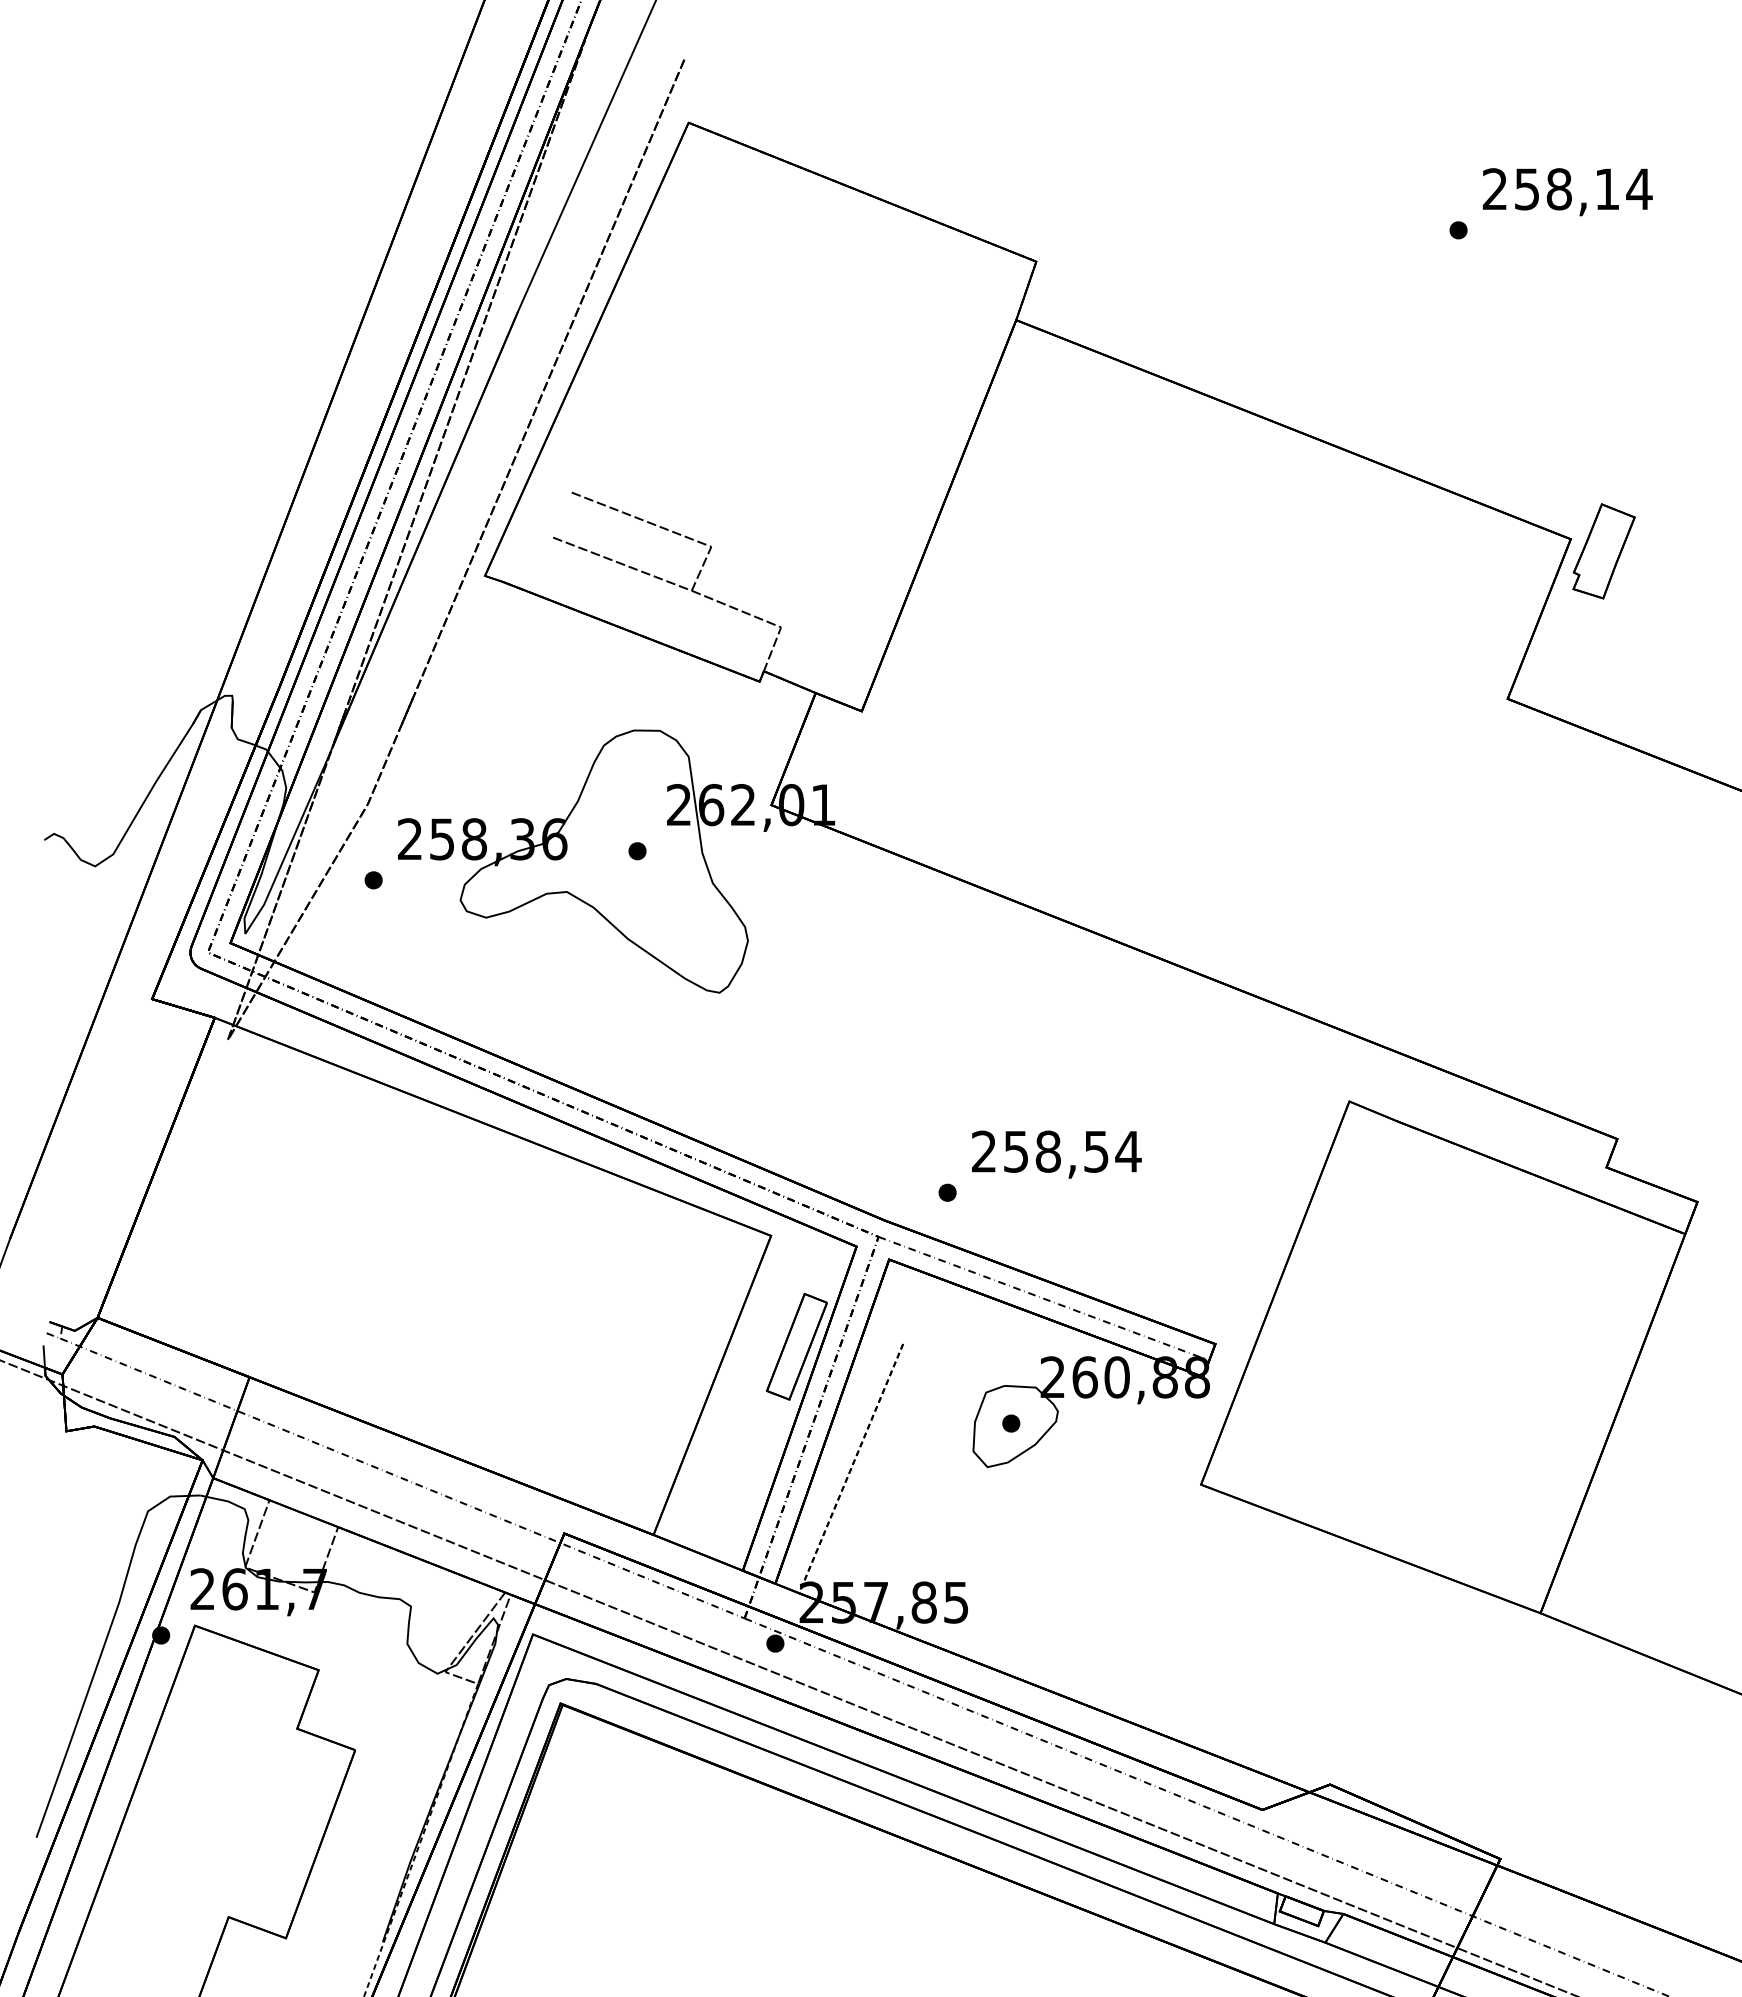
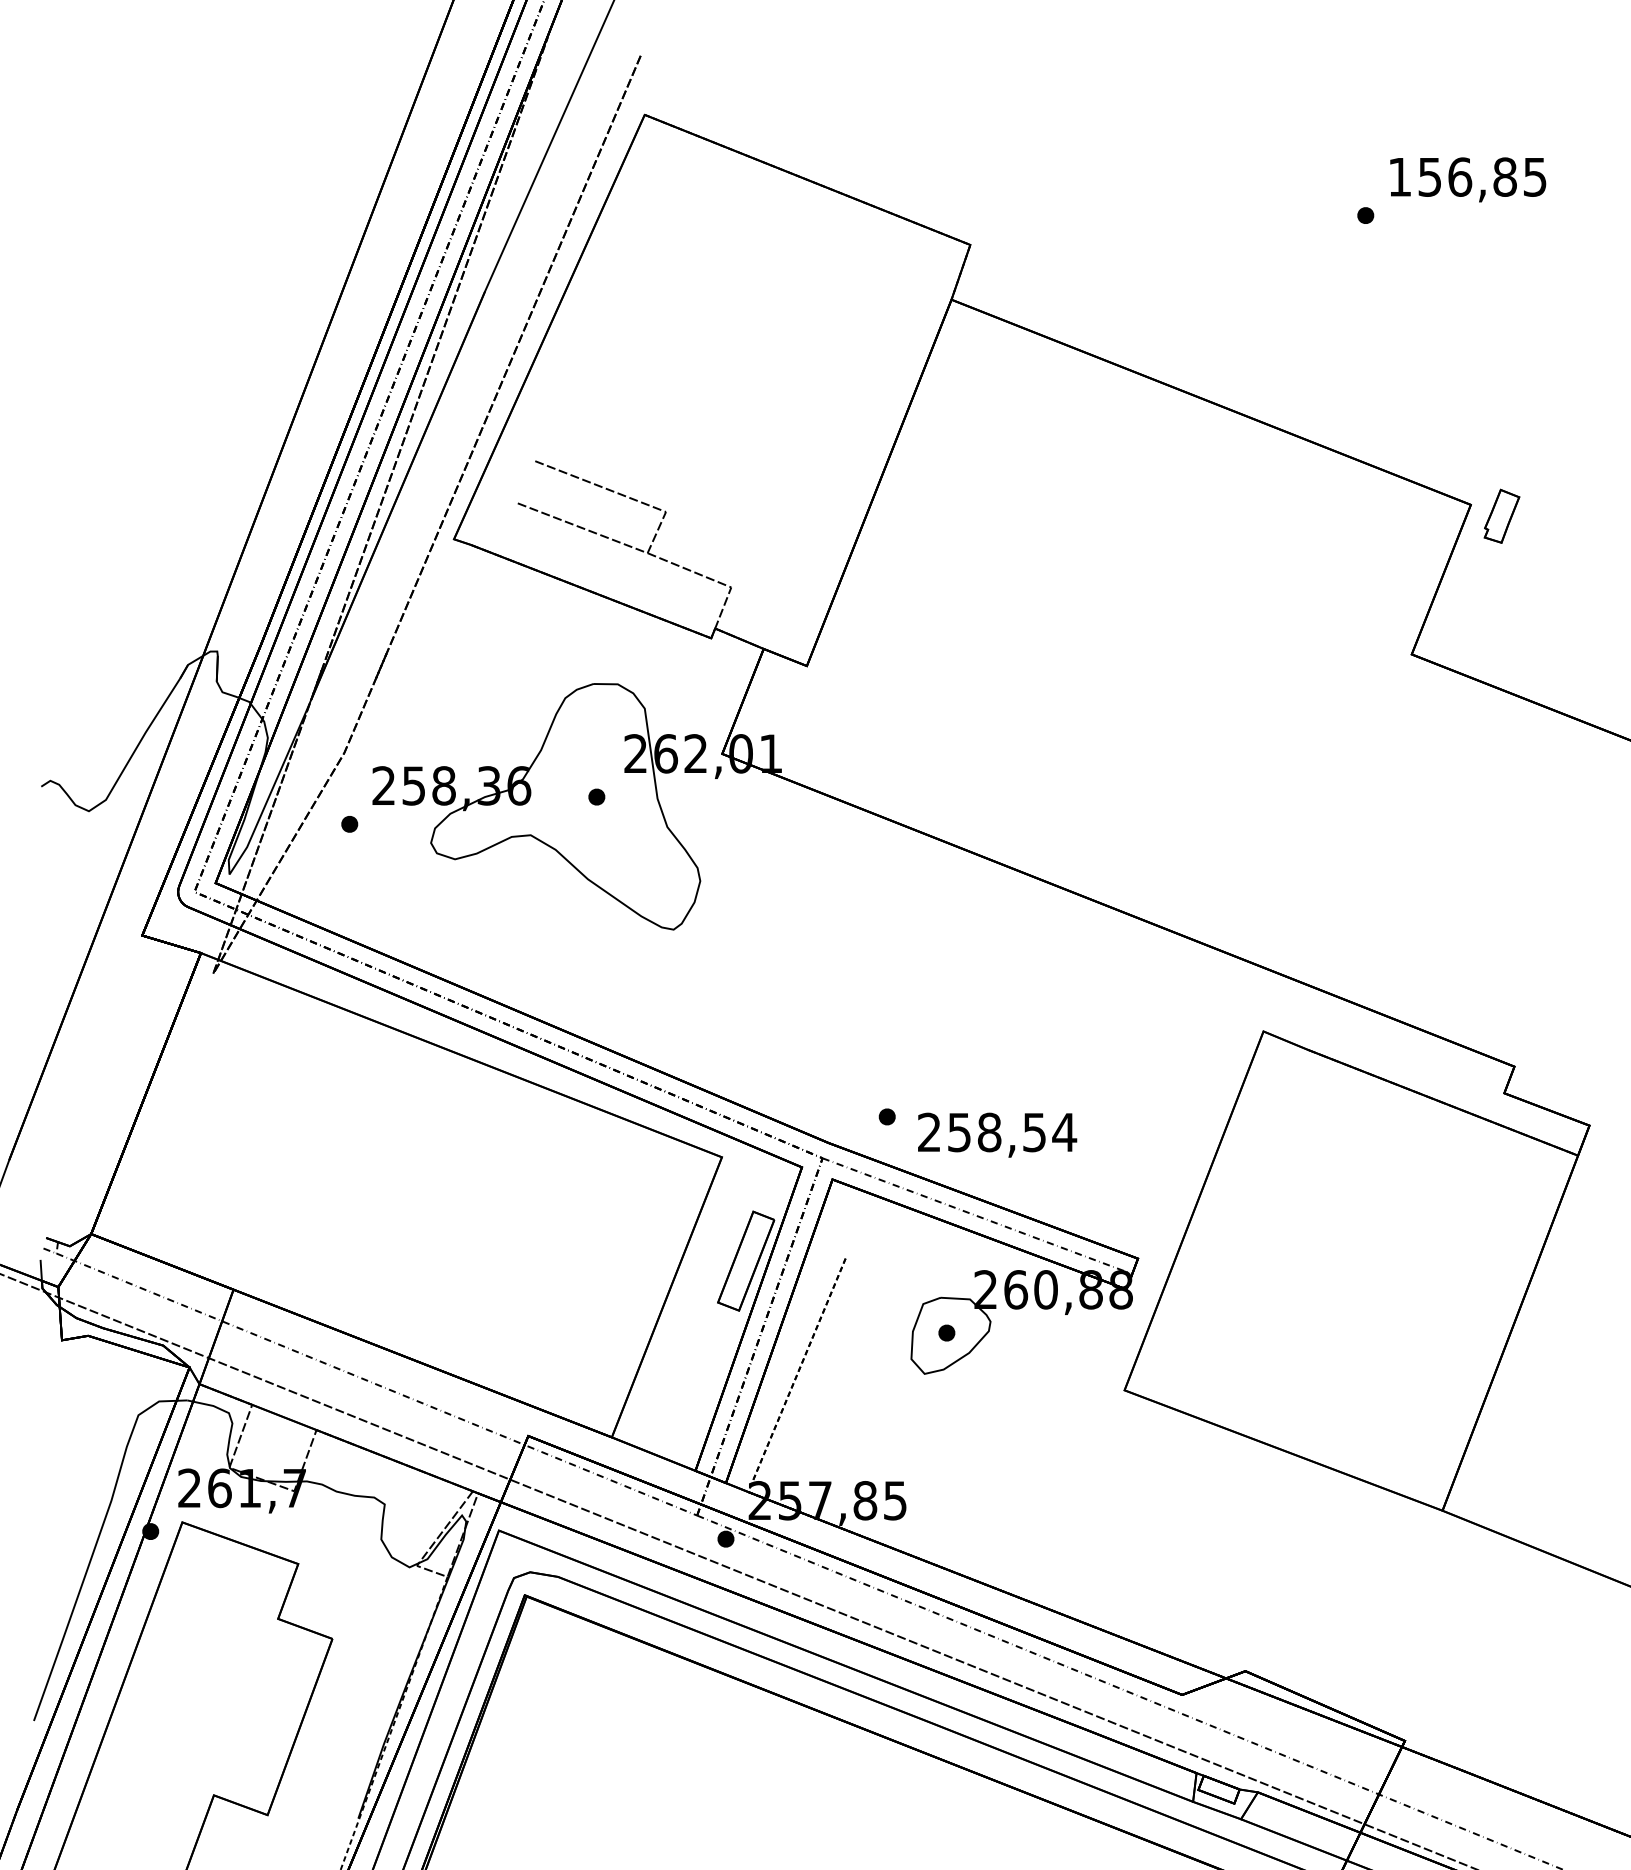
text: (1567, 188) -> (1467, 176), 258,14 -> 156,85
part: (1603, 551) -> (1501, 516), size x0.6
text: (1056, 1153) -> (997, 1134), moved

